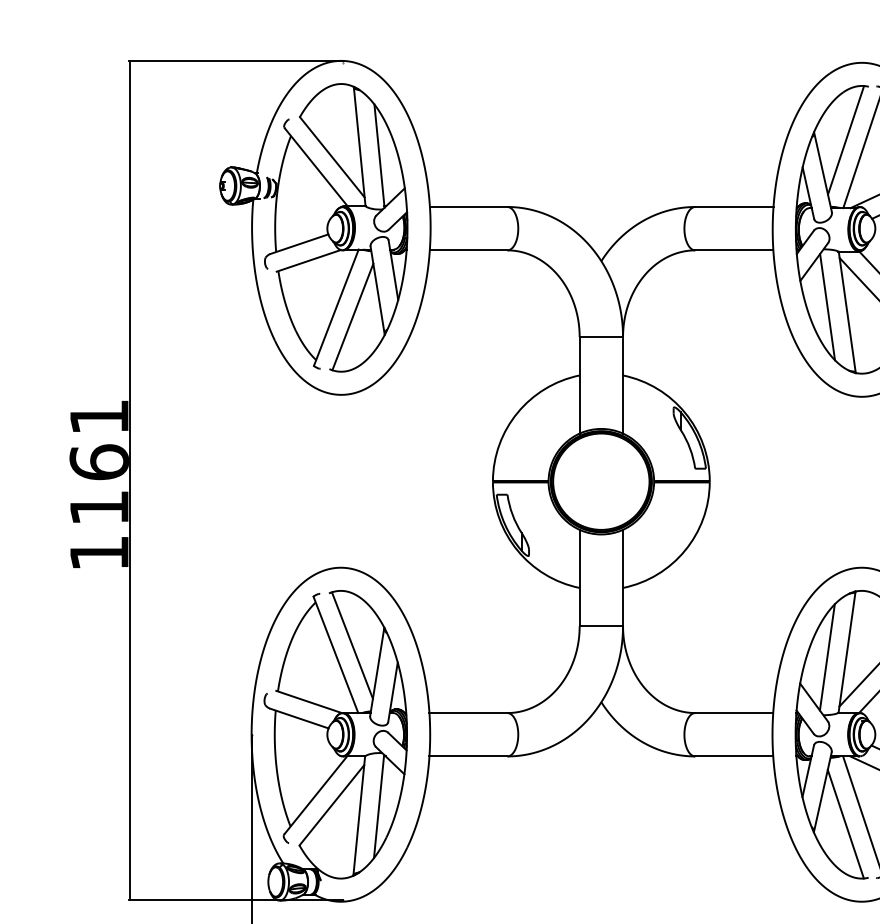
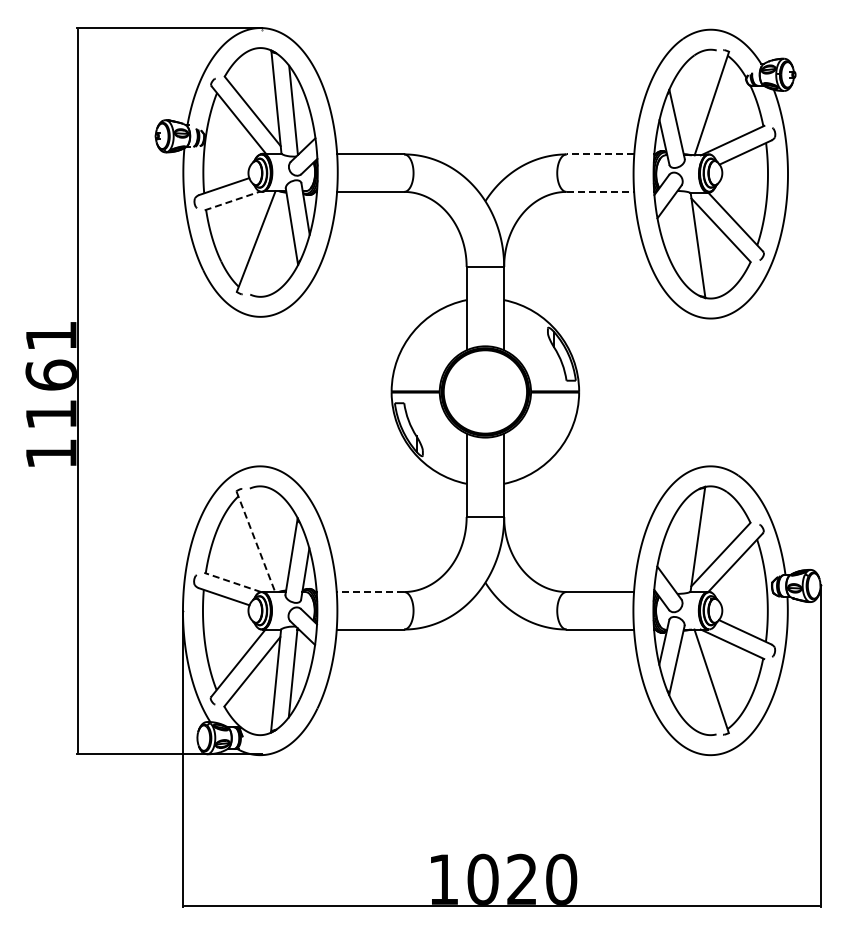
line: (845, 140) -> (696, 96), removed
line: (734, 207) -> (600, 154), solid -> dashed
line: (734, 249) -> (600, 191), solid -> dashed
line: (308, 260) -> (232, 200), solid -> dashed
line: (826, 306) -> (680, 240), removed
line: (352, 316) -> (270, 249), removed
line: (351, 645) -> (269, 533), removed
line: (335, 654) -> (255, 541), solid -> dashed
line: (826, 656) -> (680, 543), removed
line: (308, 702) -> (232, 582), solid -> dashed
line: (468, 713) -> (370, 592), solid -> dashed
line: (845, 824) -> (696, 688), removed

